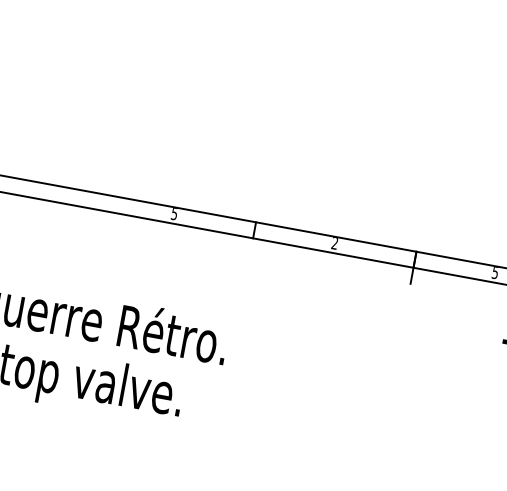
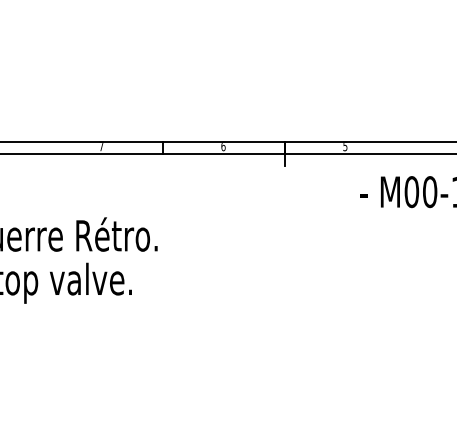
text: (174, 215) -> (101, 147), 5 -> 7
text: (334, 244) -> (223, 147), 2 -> 6

